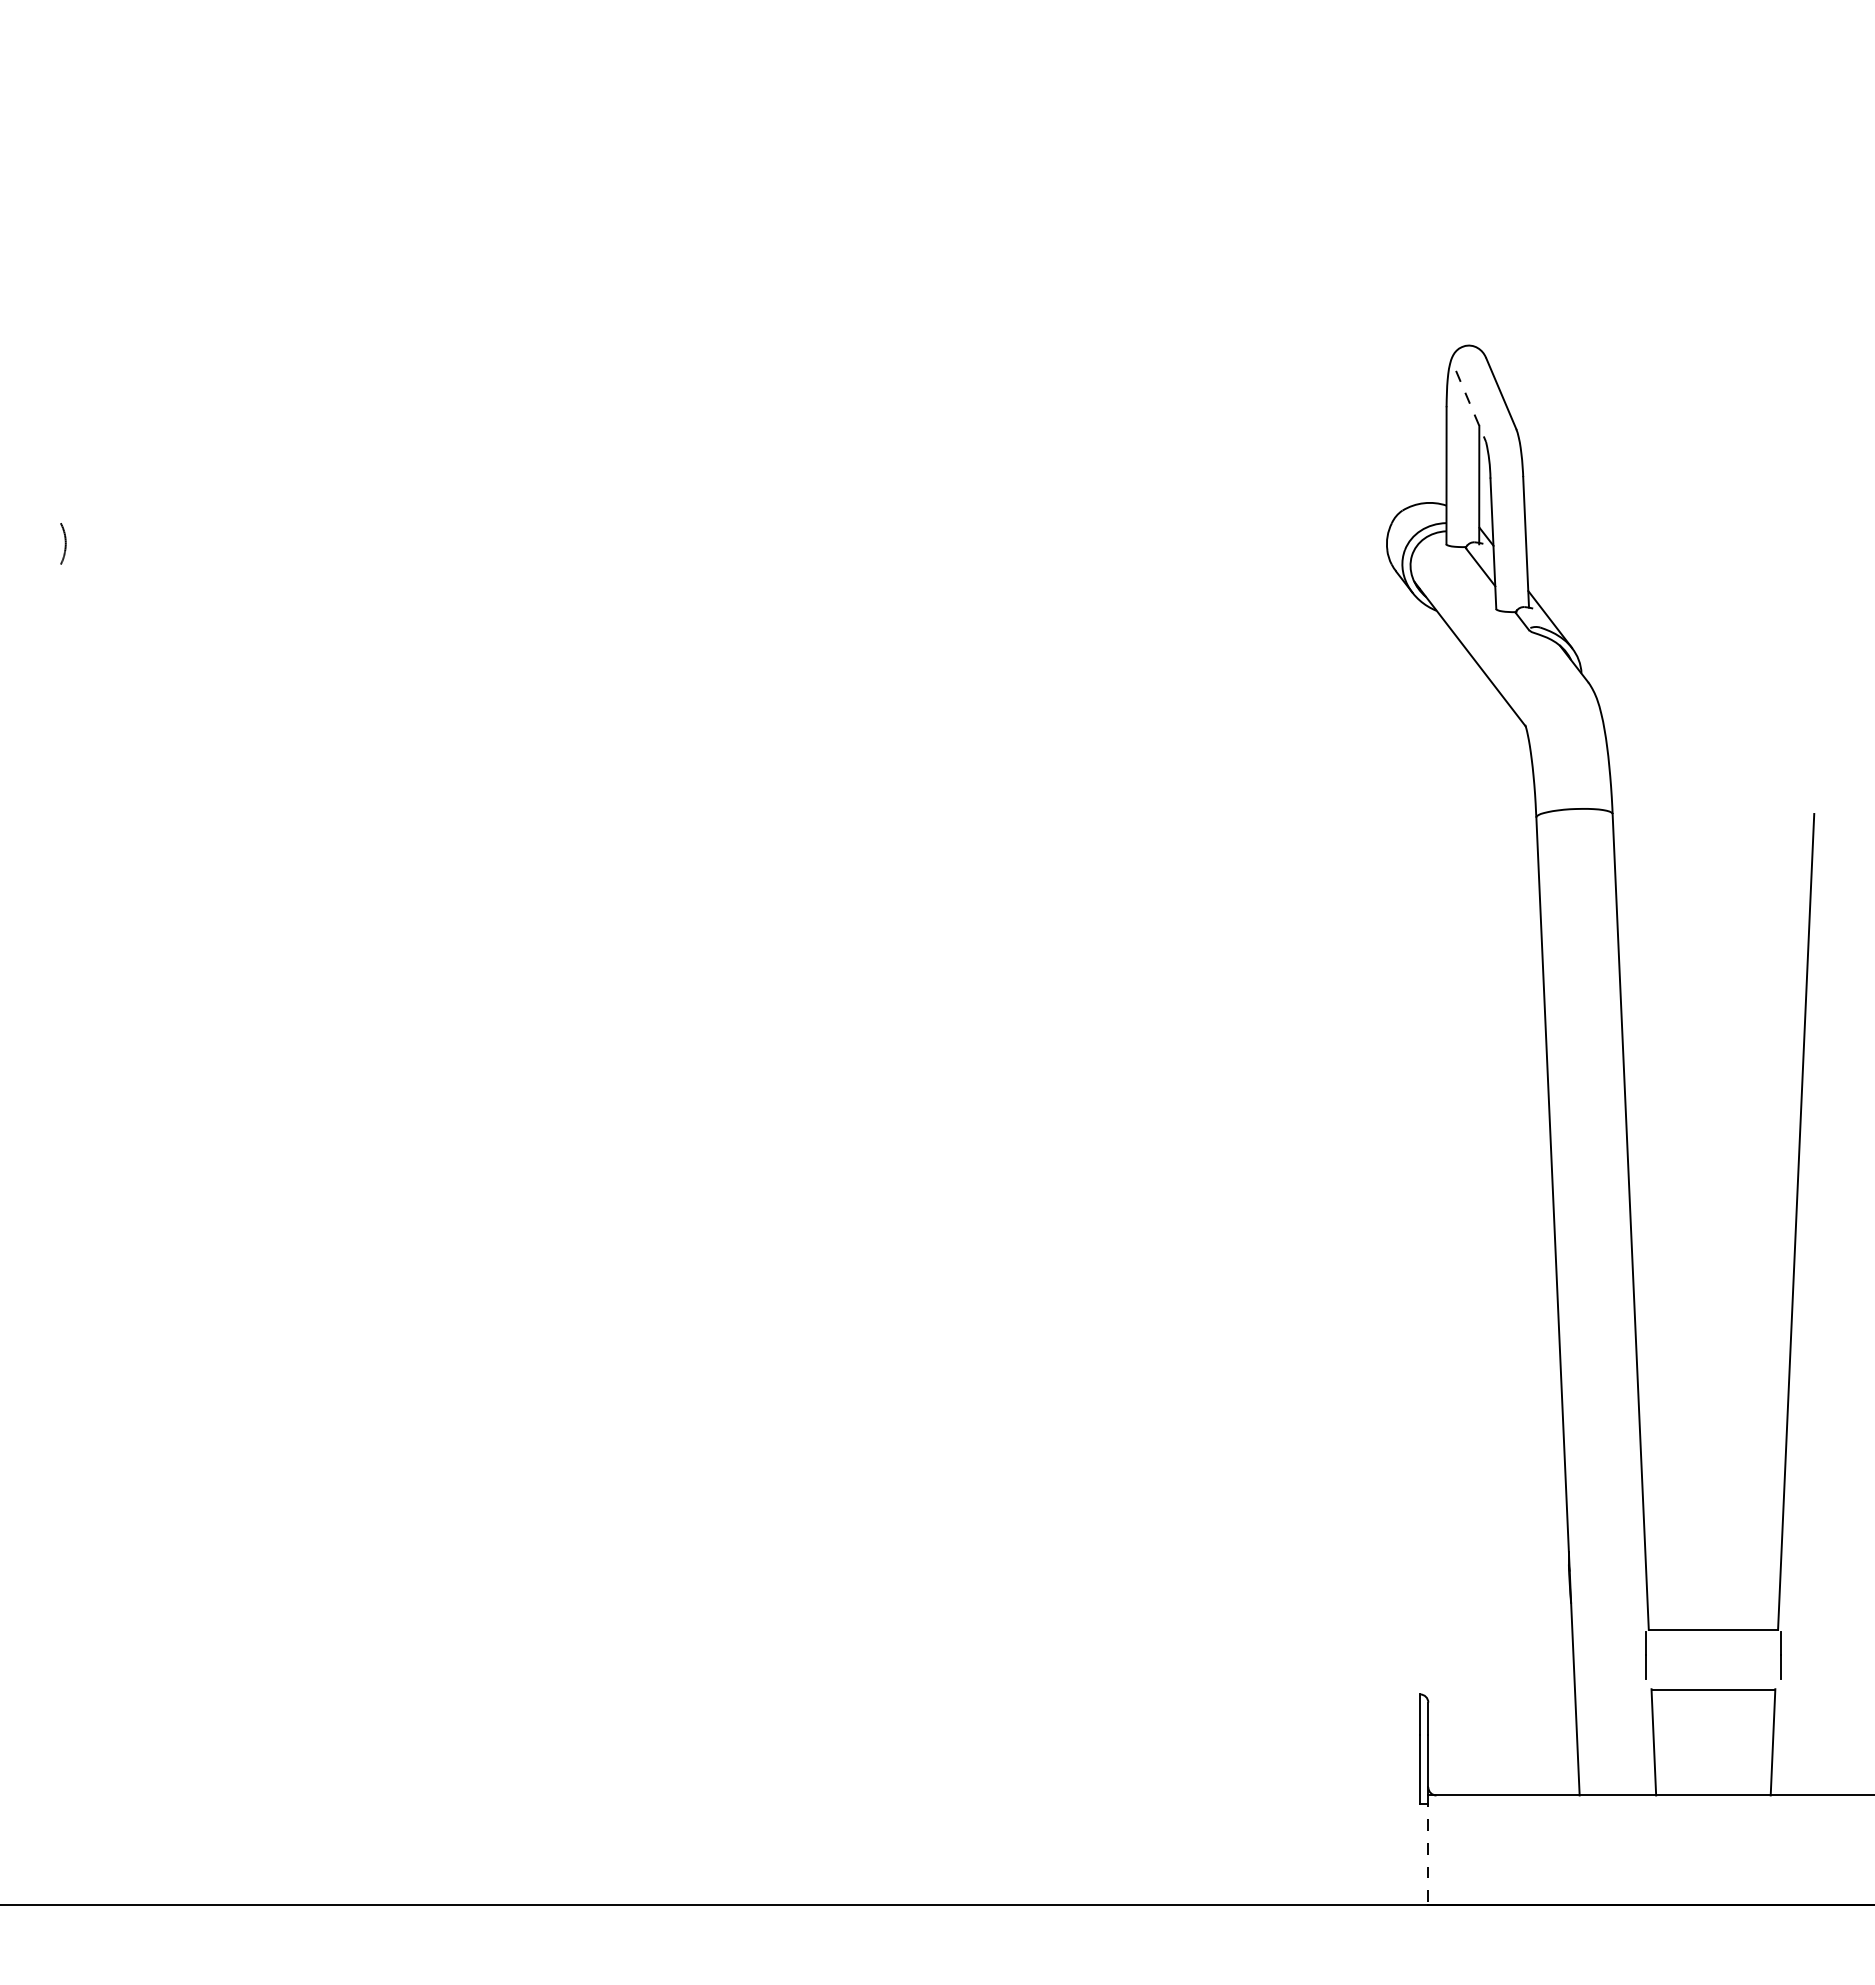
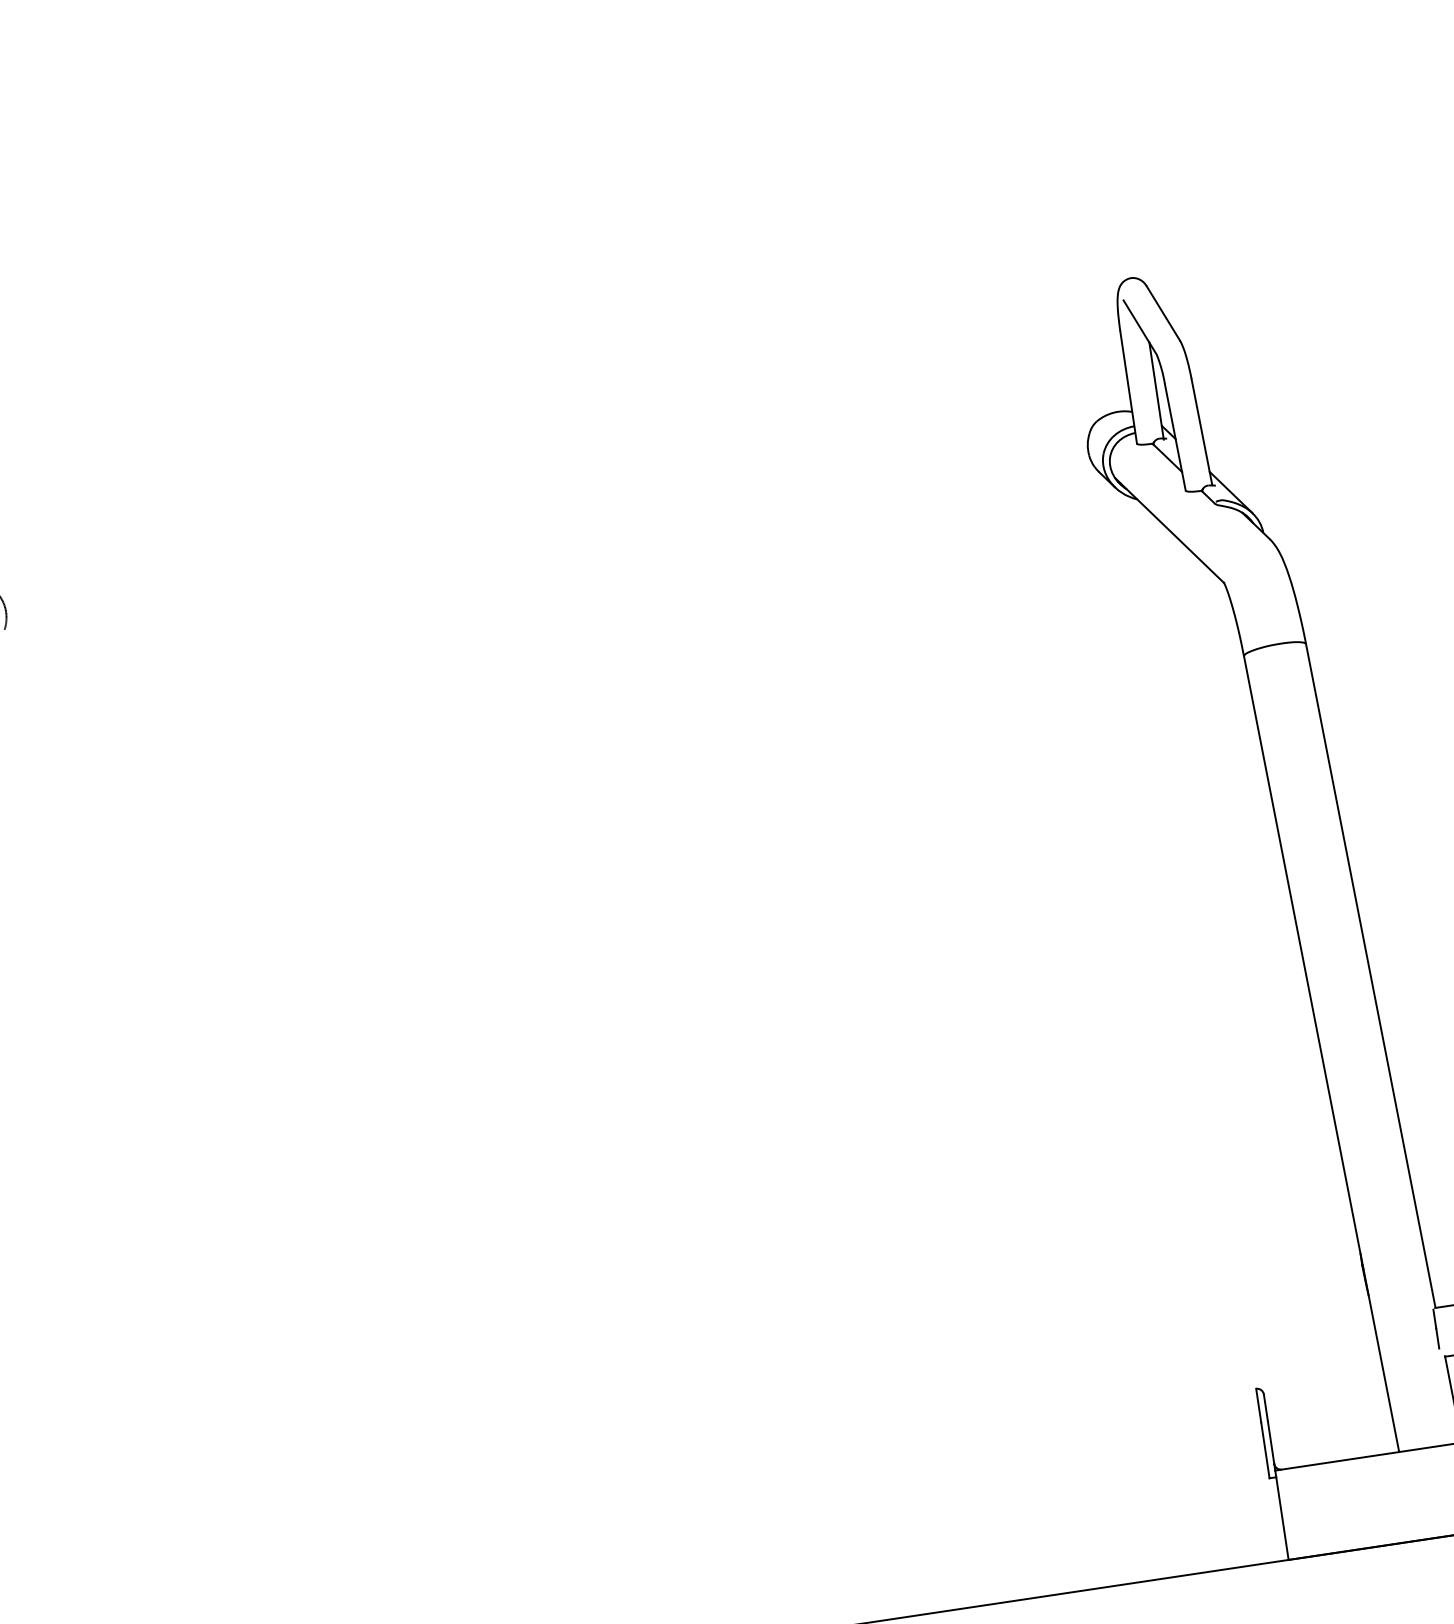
line: (1471, 406) -> (1140, 327), dashed -> solid
line: (1428, 1850) -> (1282, 1515), dashed -> solid

